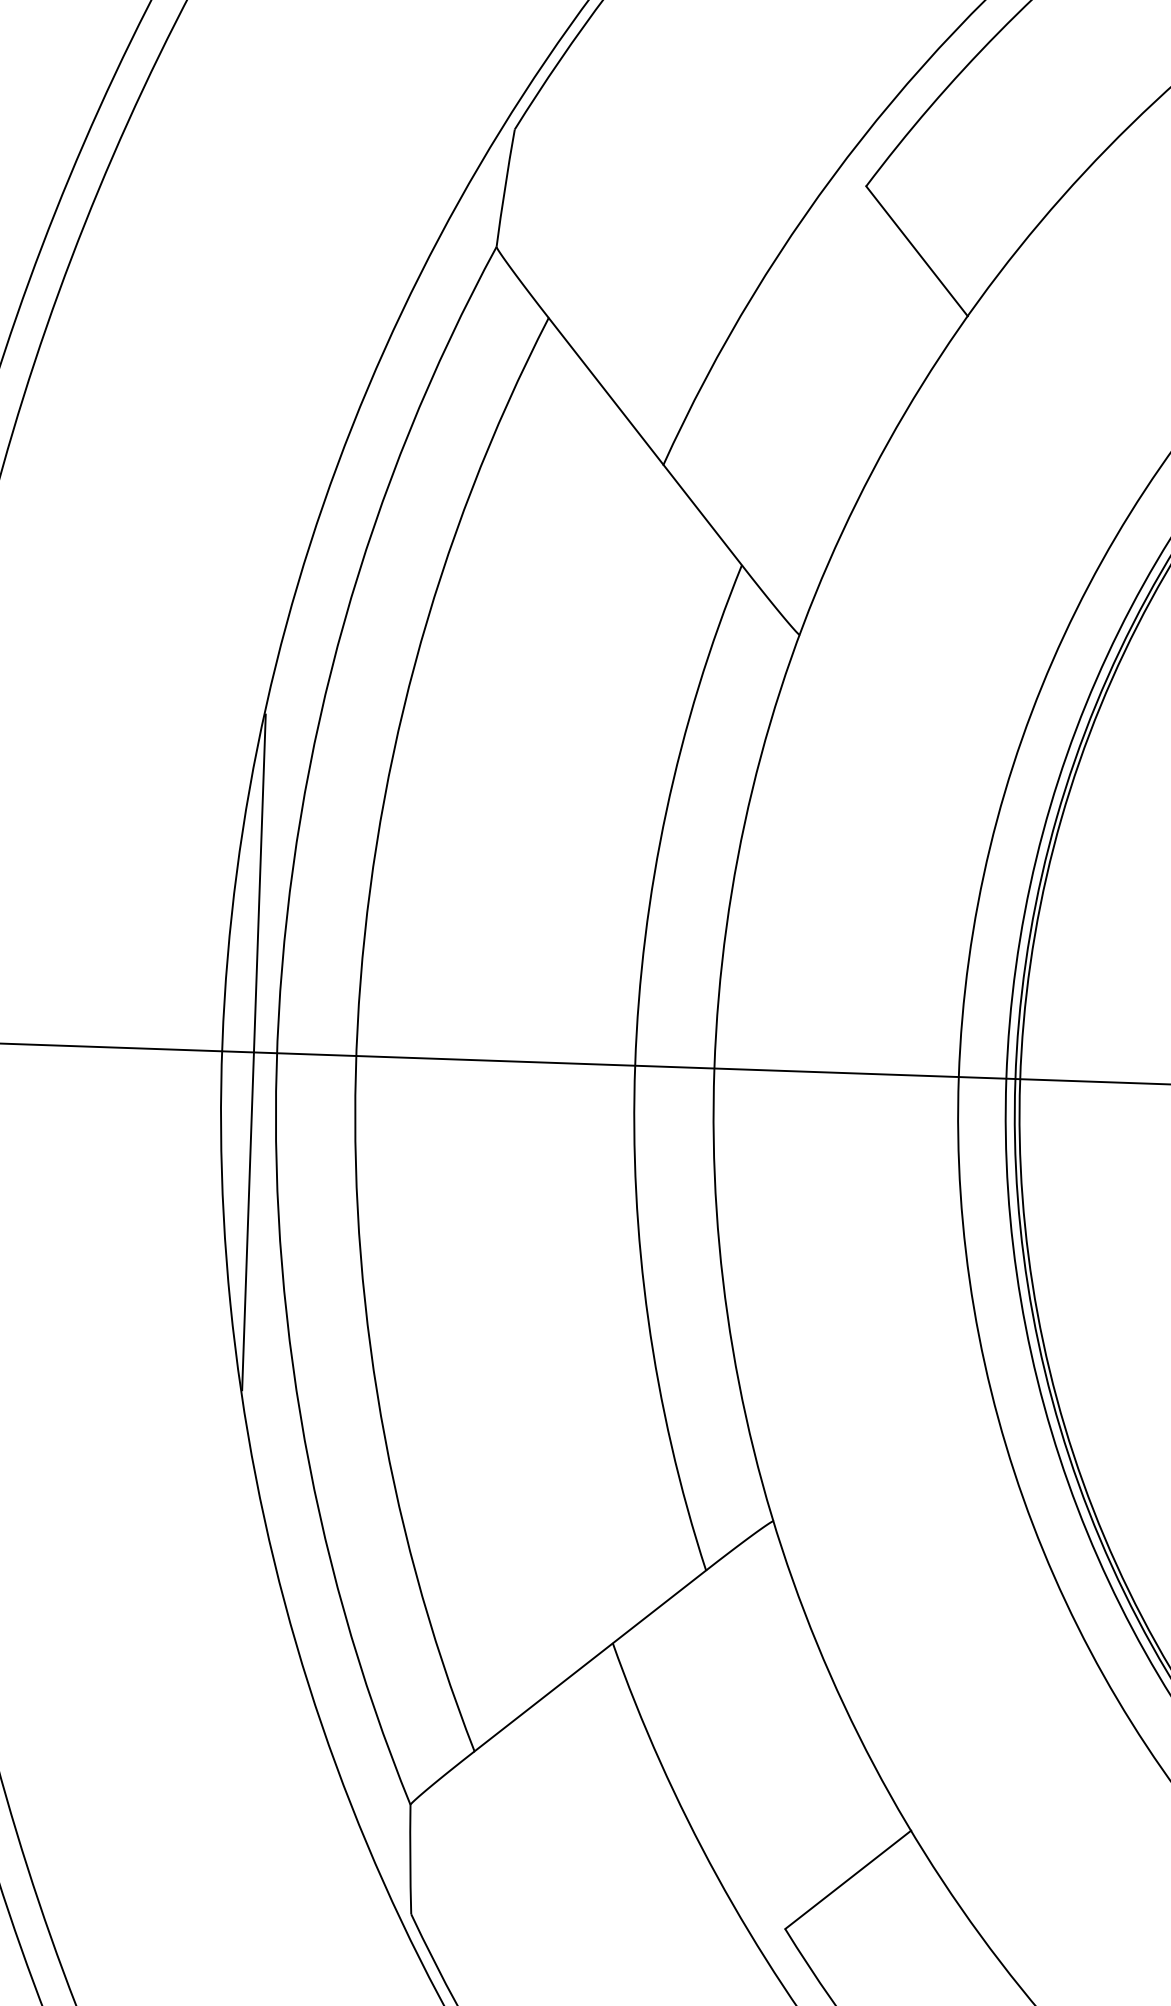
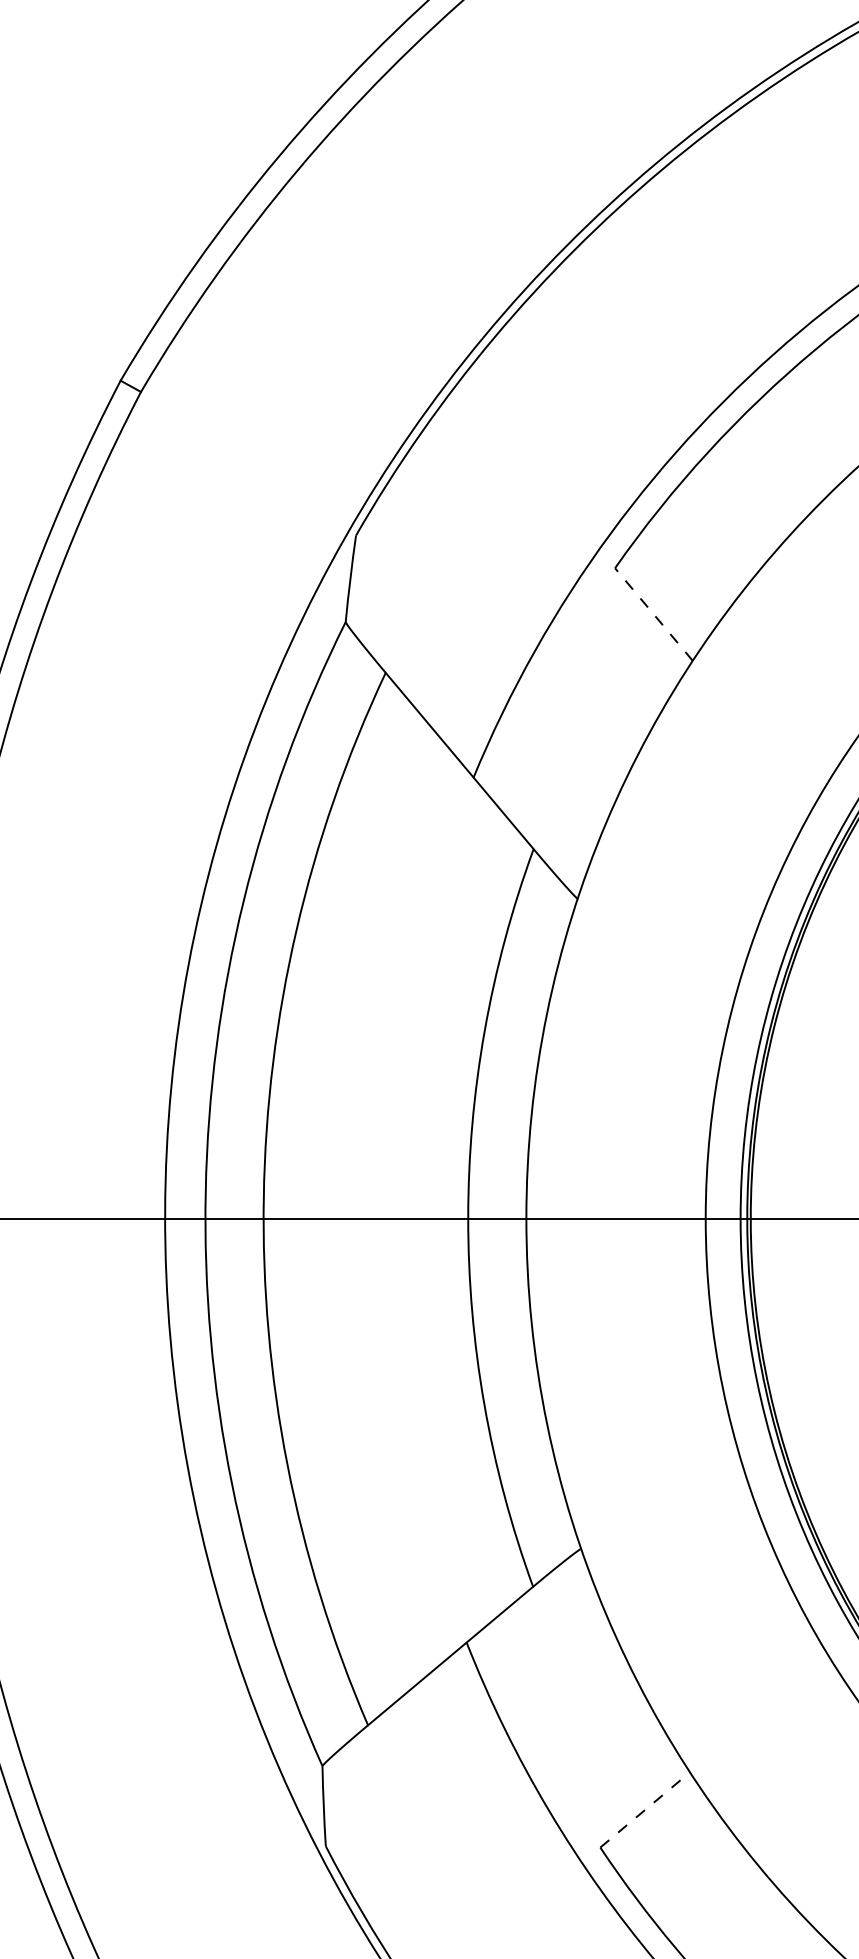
line: (916, 251) -> (653, 614), solid -> dashed
line: (253, 1052) -> (188, 1218), removed
line: (848, 1879) -> (645, 1809), solid -> dashed

